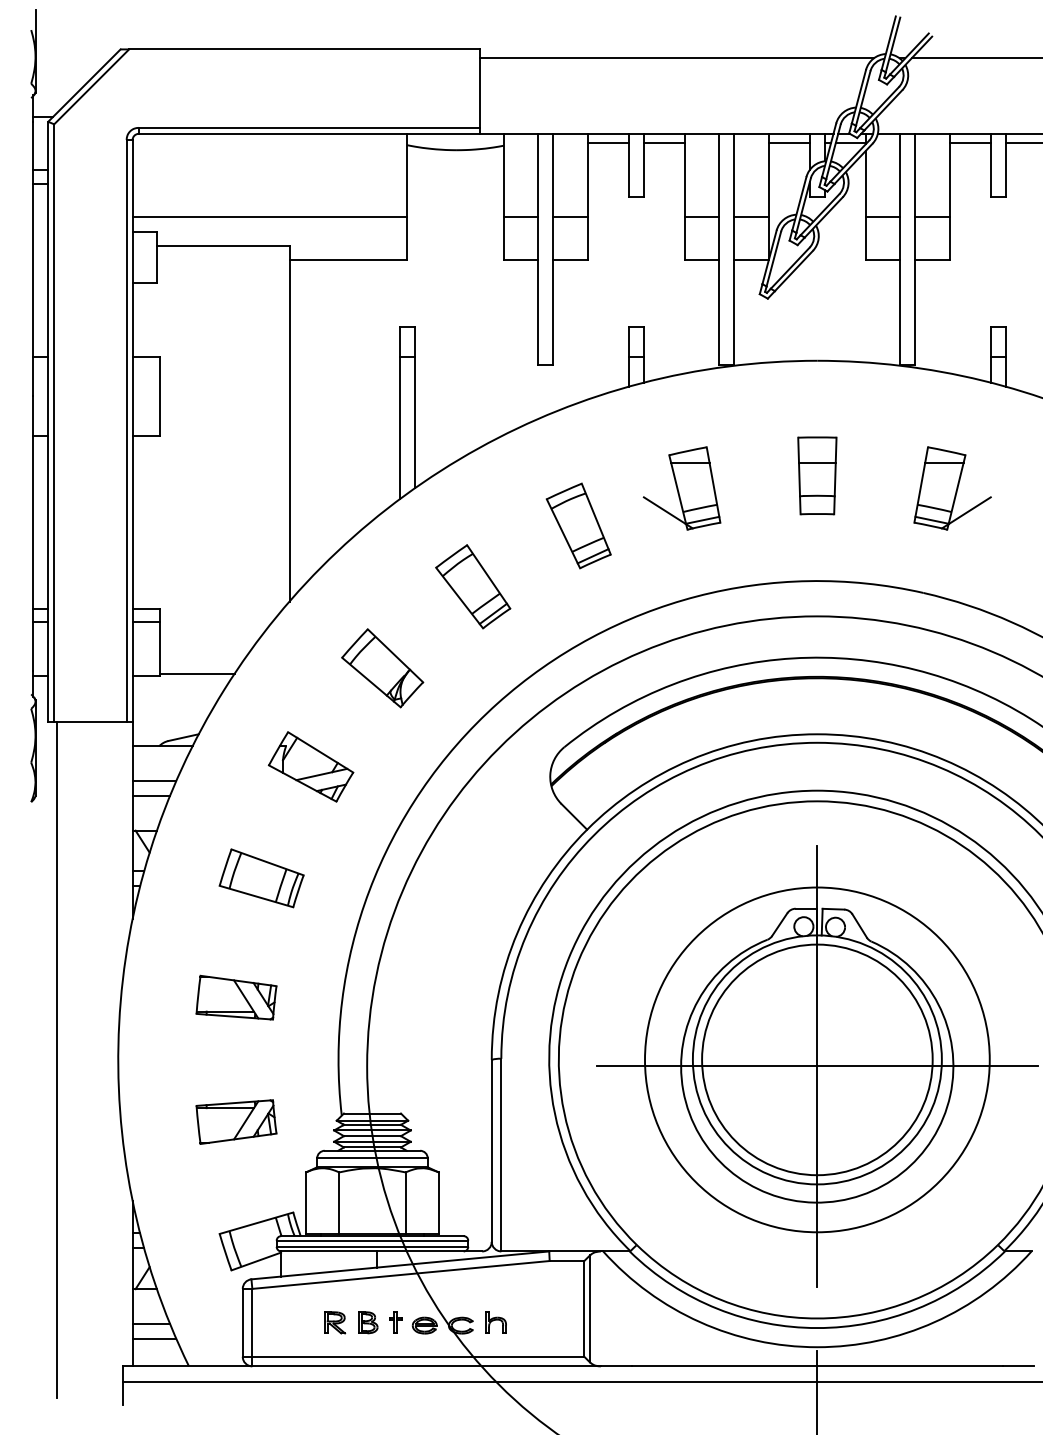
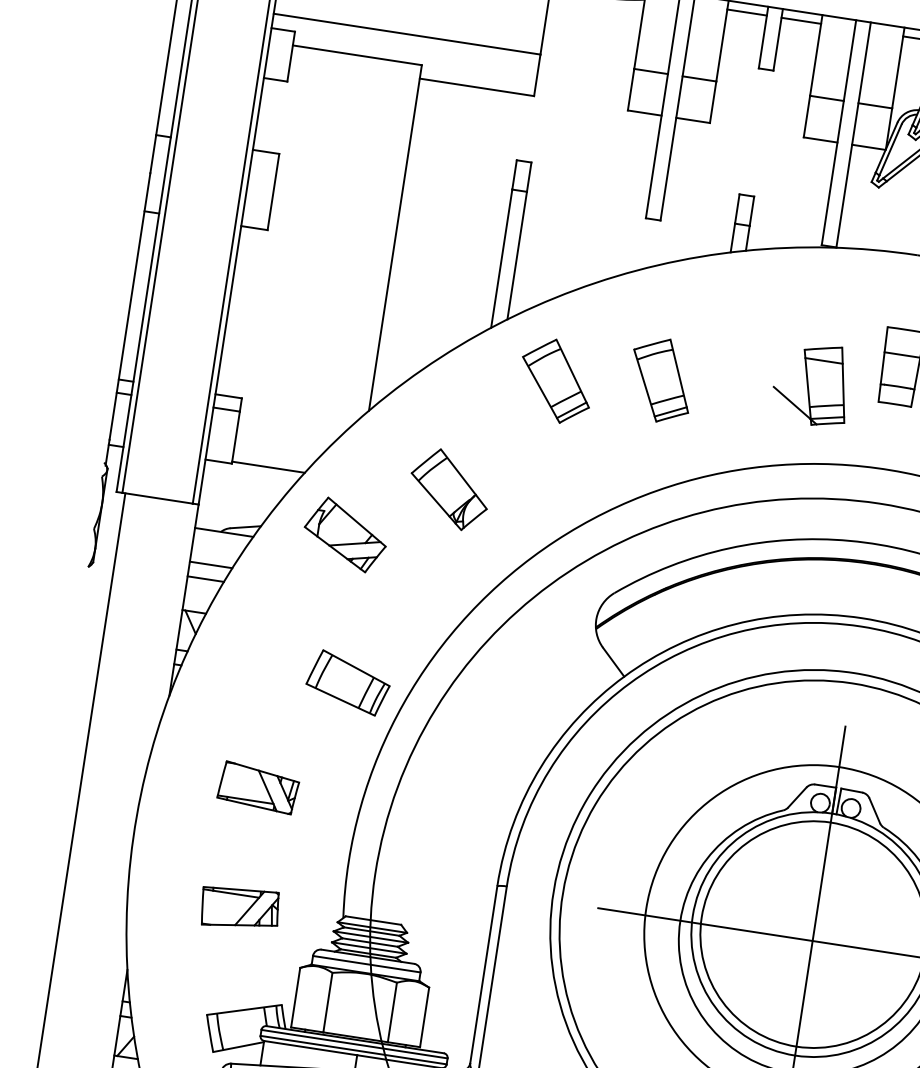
part: (681, 488) -> (811, 383), moved
part: (473, 586) -> (556, 380), moved
part: (310, 766) -> (345, 534), moved
part: (261, 878) -> (348, 682), moved

